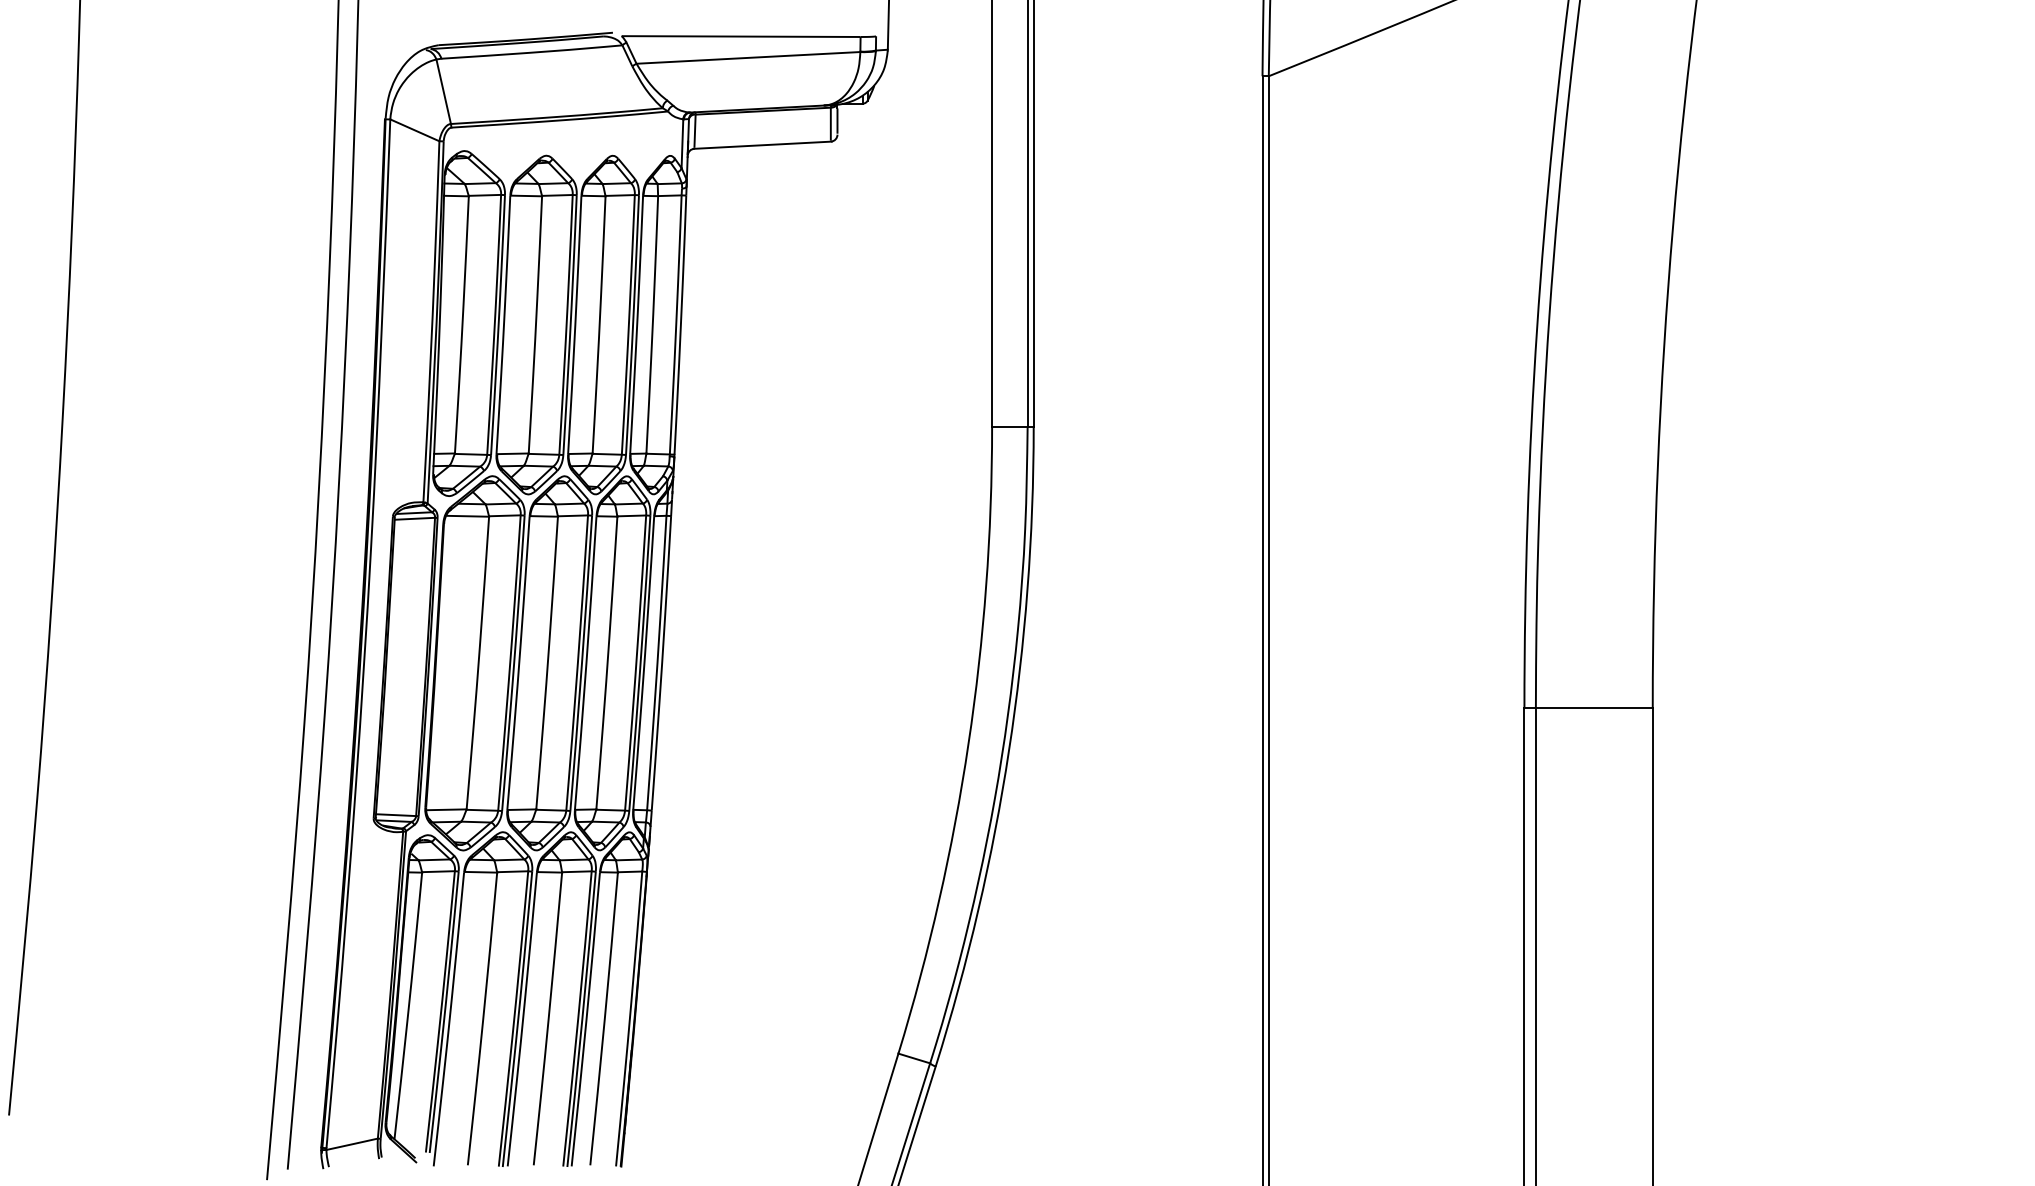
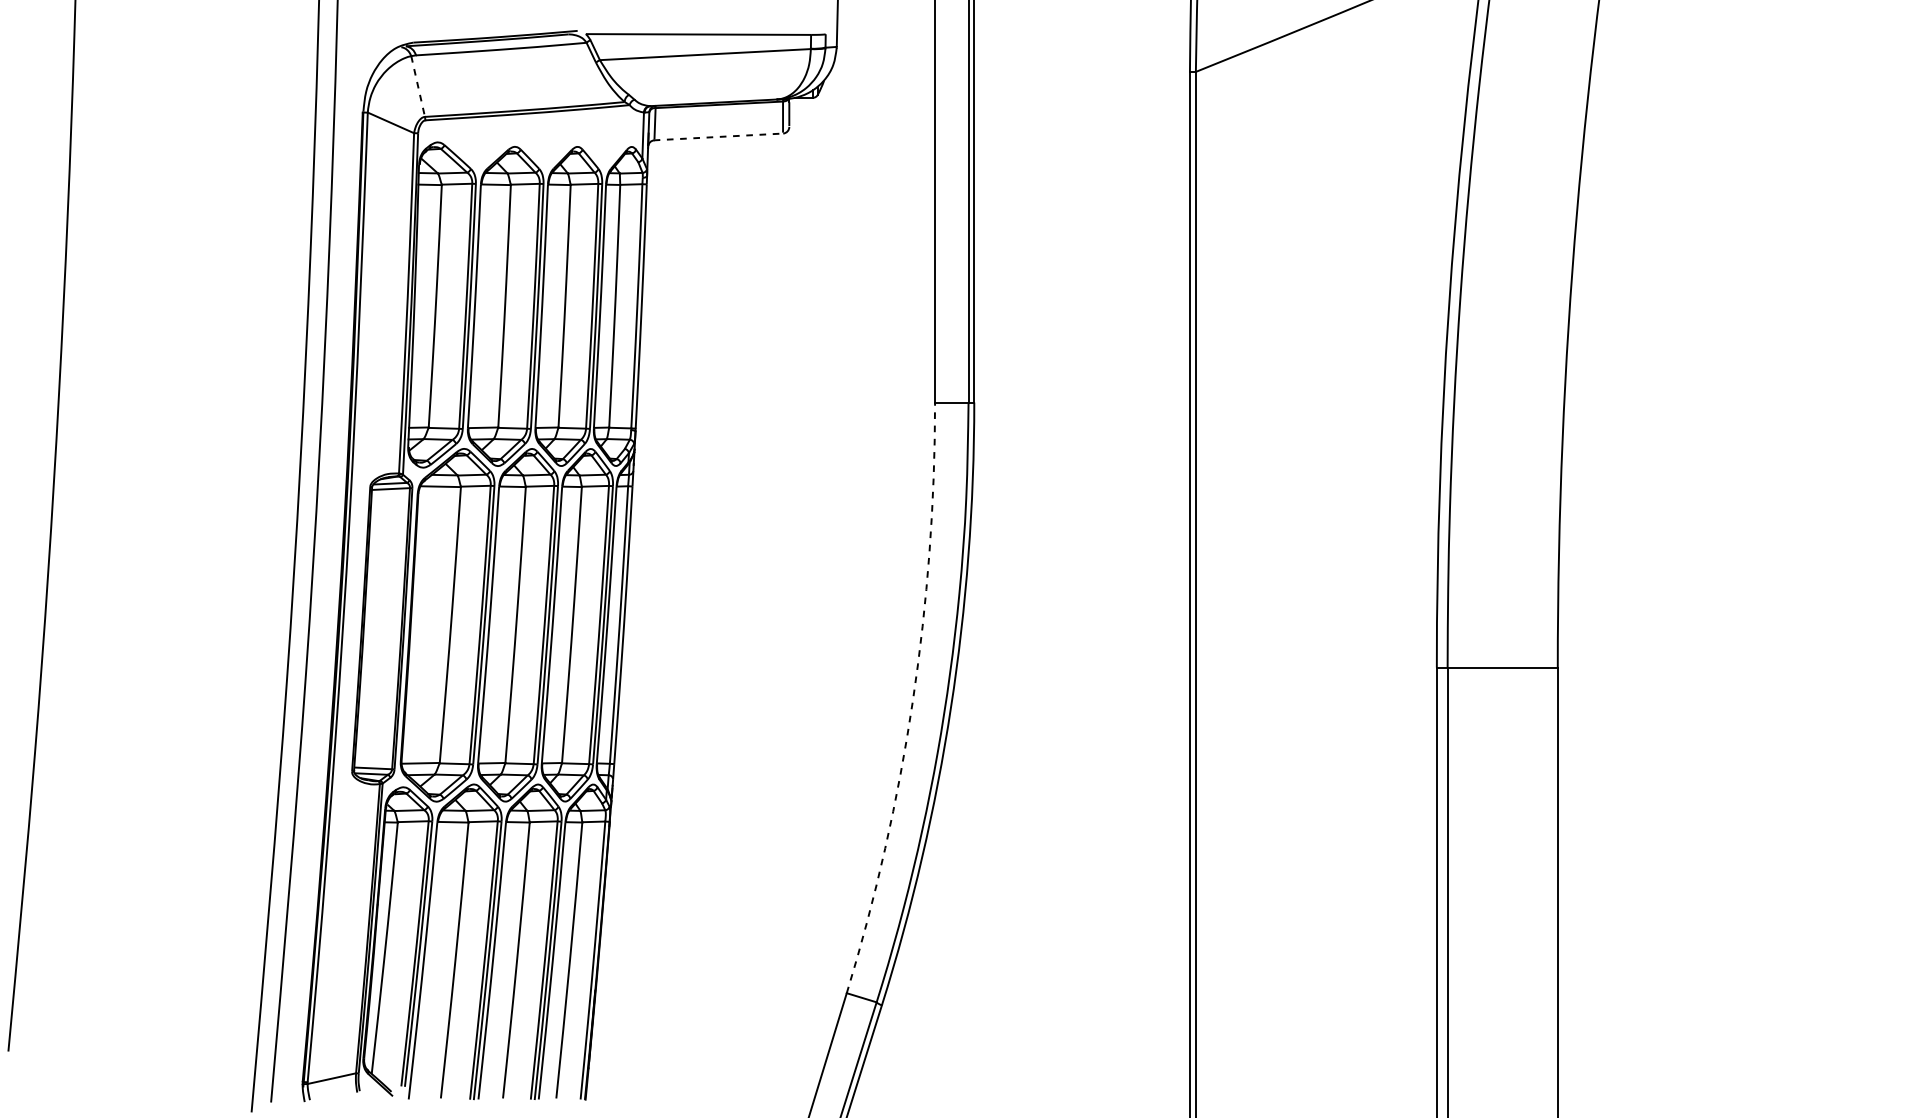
line: (443, 92) -> (417, 87), solid -> dashed
line: (763, 145) -> (719, 137), solid -> dashed
arc: (968, 743) -> (912, 700), solid -> dashed

